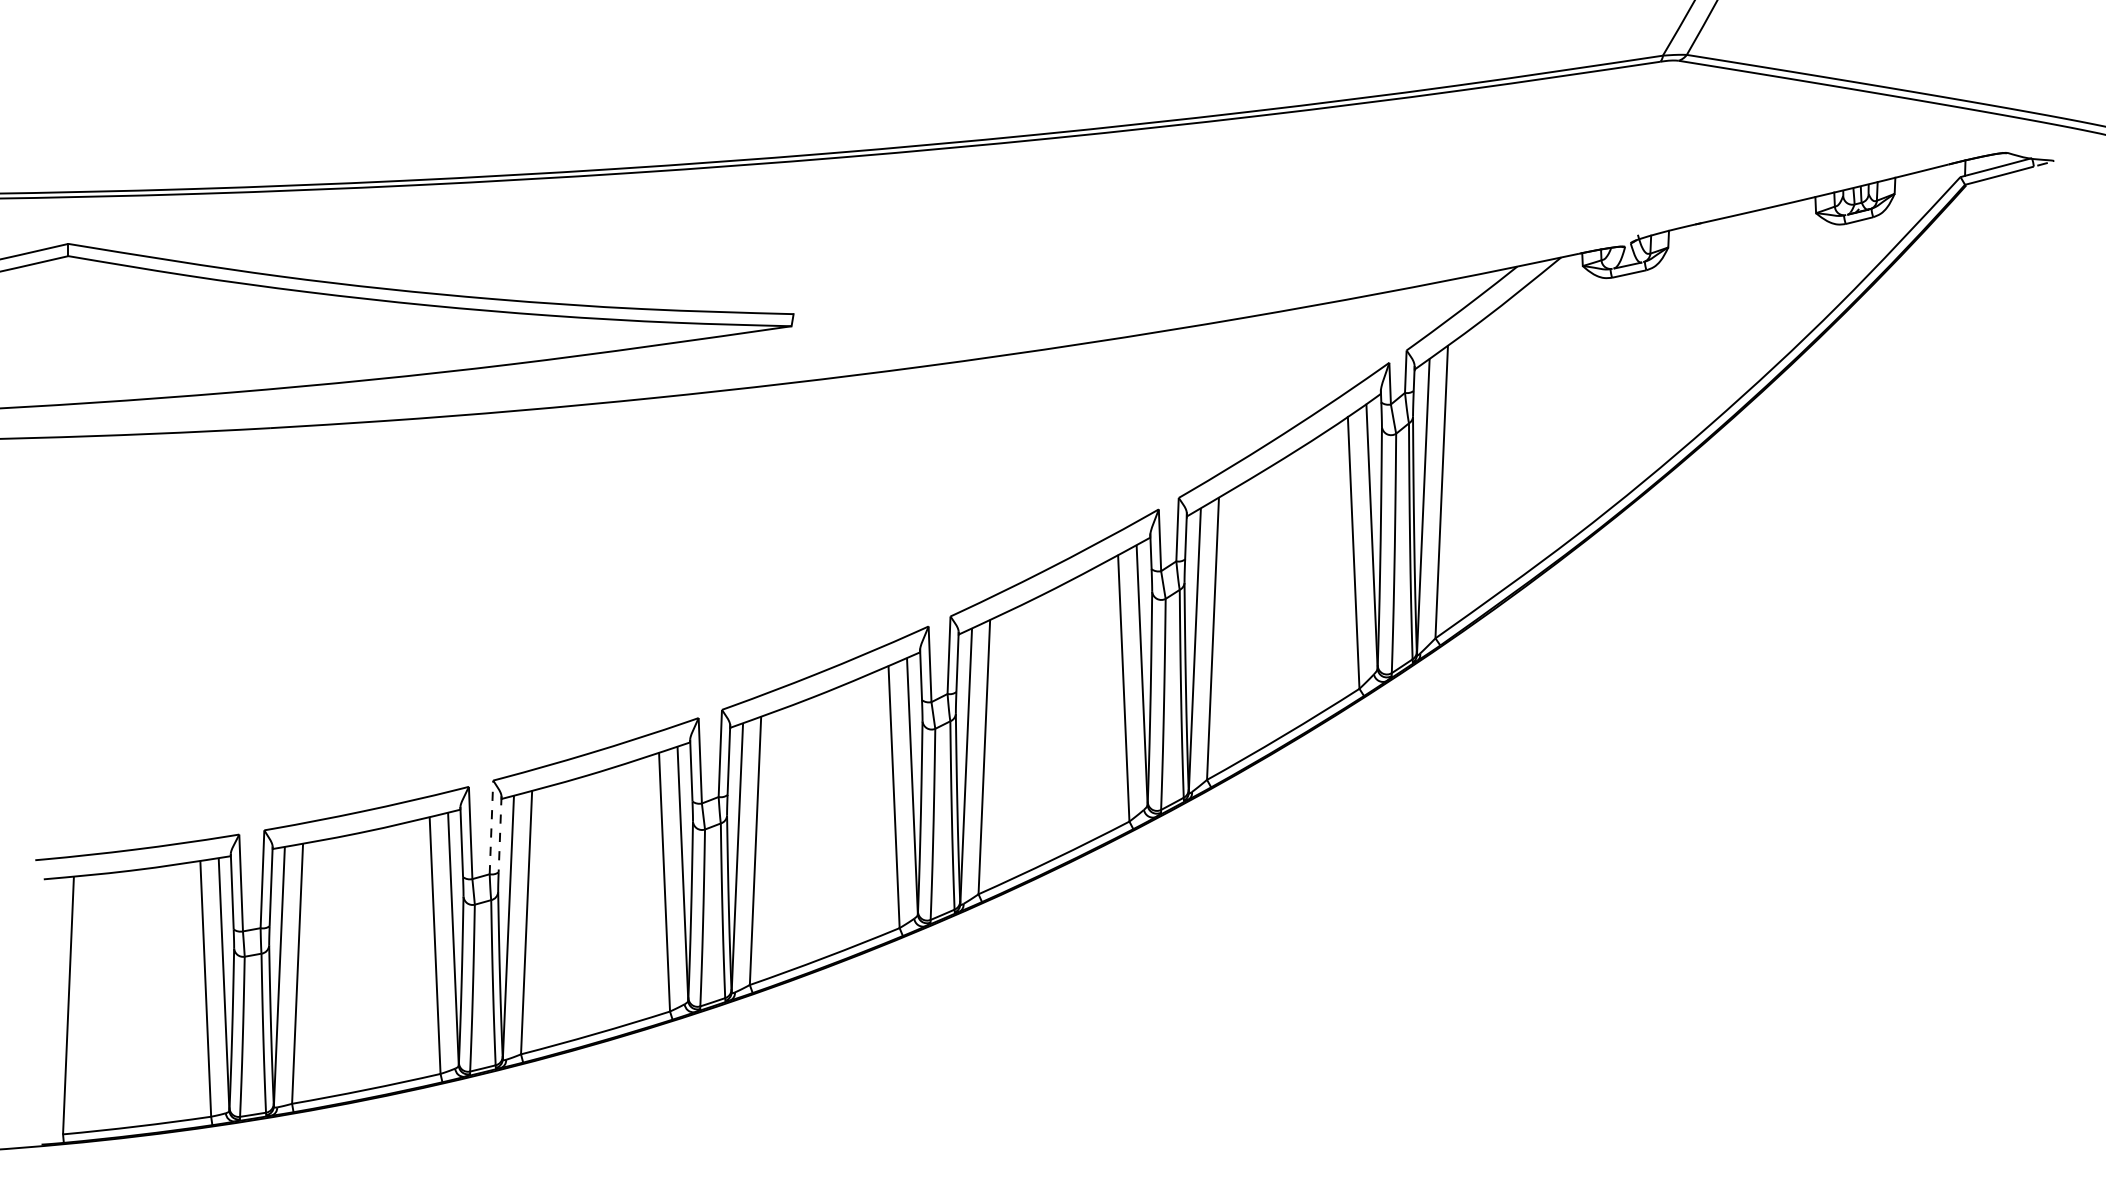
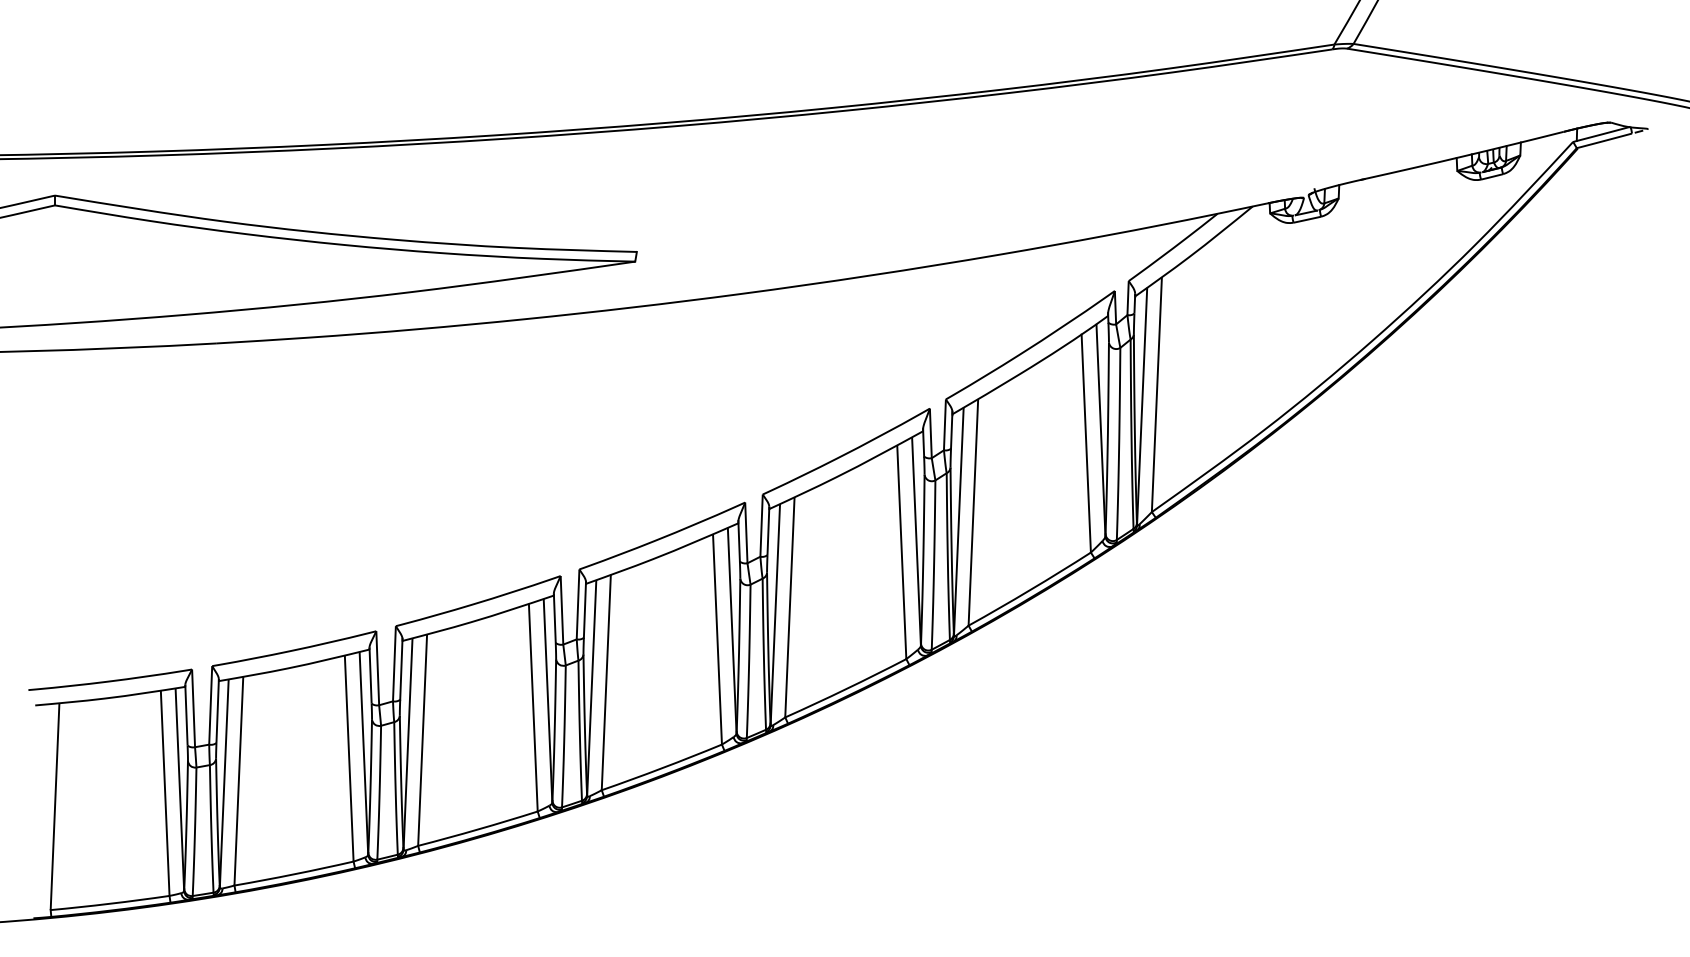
line: (491, 827) -> (394, 663), dashed -> solid
line: (500, 834) -> (401, 669), dashed -> solid

